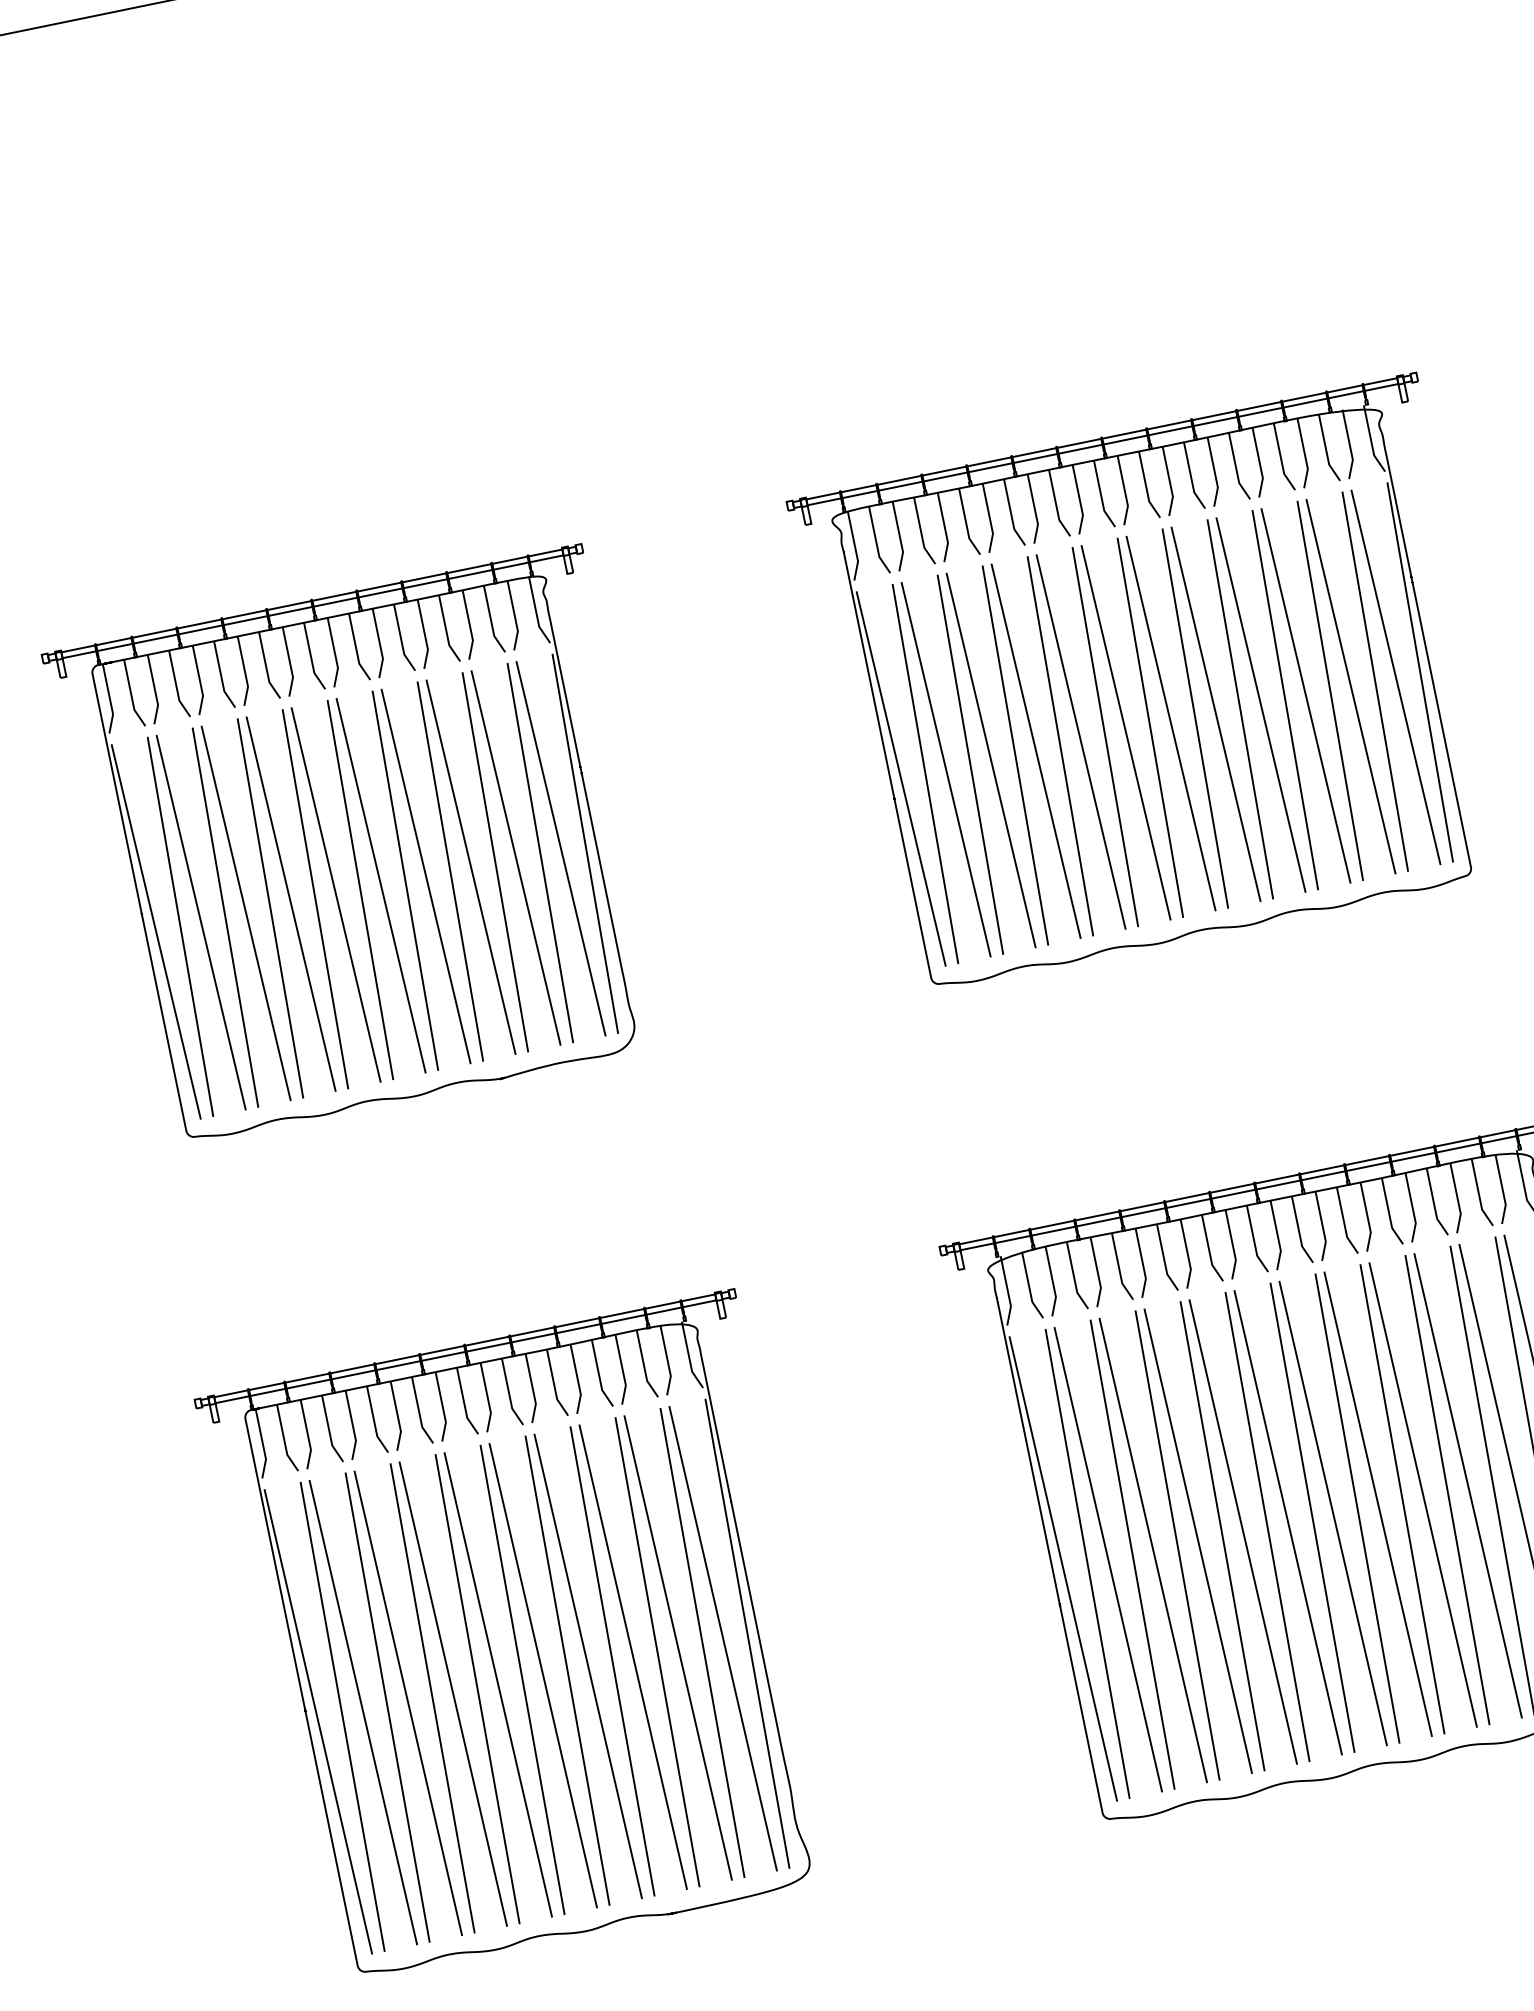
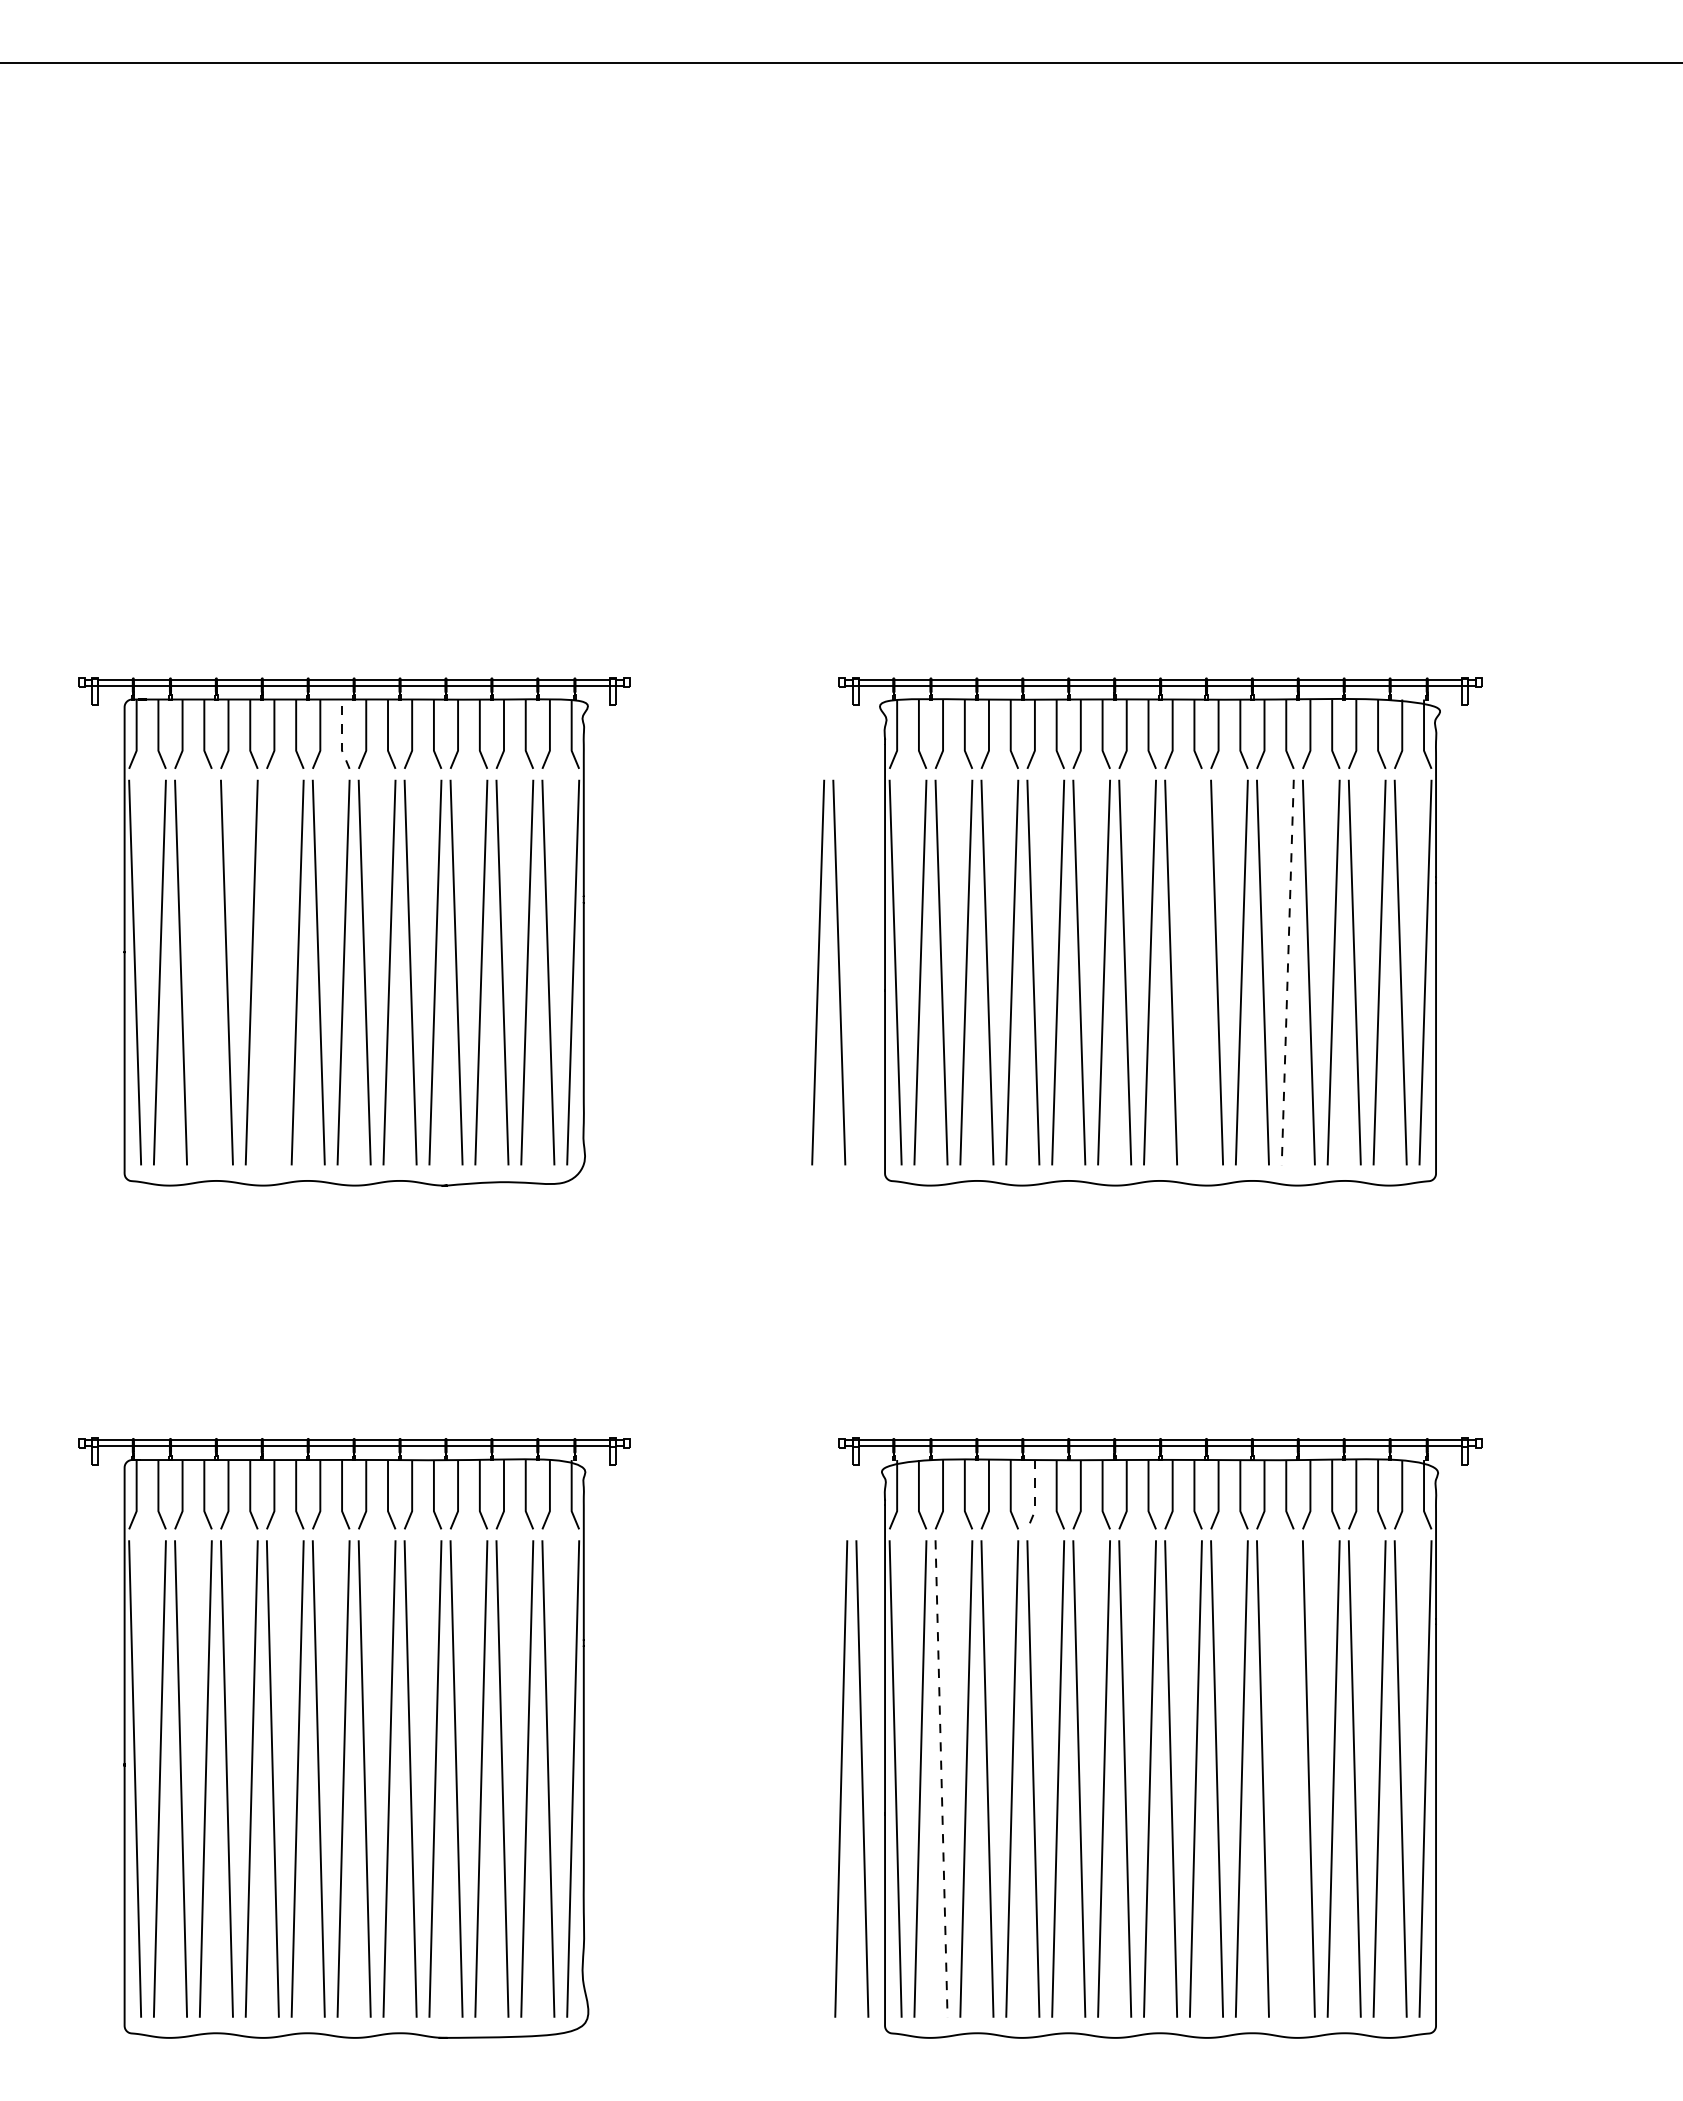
line: (311, 657) -> (342, 735), solid -> dashed
line: (1285, 700) -> (1287, 972), solid -> dashed
line: (1194, 718) -> (1195, 972), removed
part: (826, 794) -> (819, 972), added
line: (290, 904) -> (272, 972), removed
line: (225, 917) -> (205, 972), removed
line: (1142, 1264) -> (1034, 1496), solid -> dashed
line: (1447, 1489) -> (1287, 1778), removed
line: (1108, 1560) -> (941, 1779), solid -> dashed
part: (1011, 1579) -> (842, 1778), added

